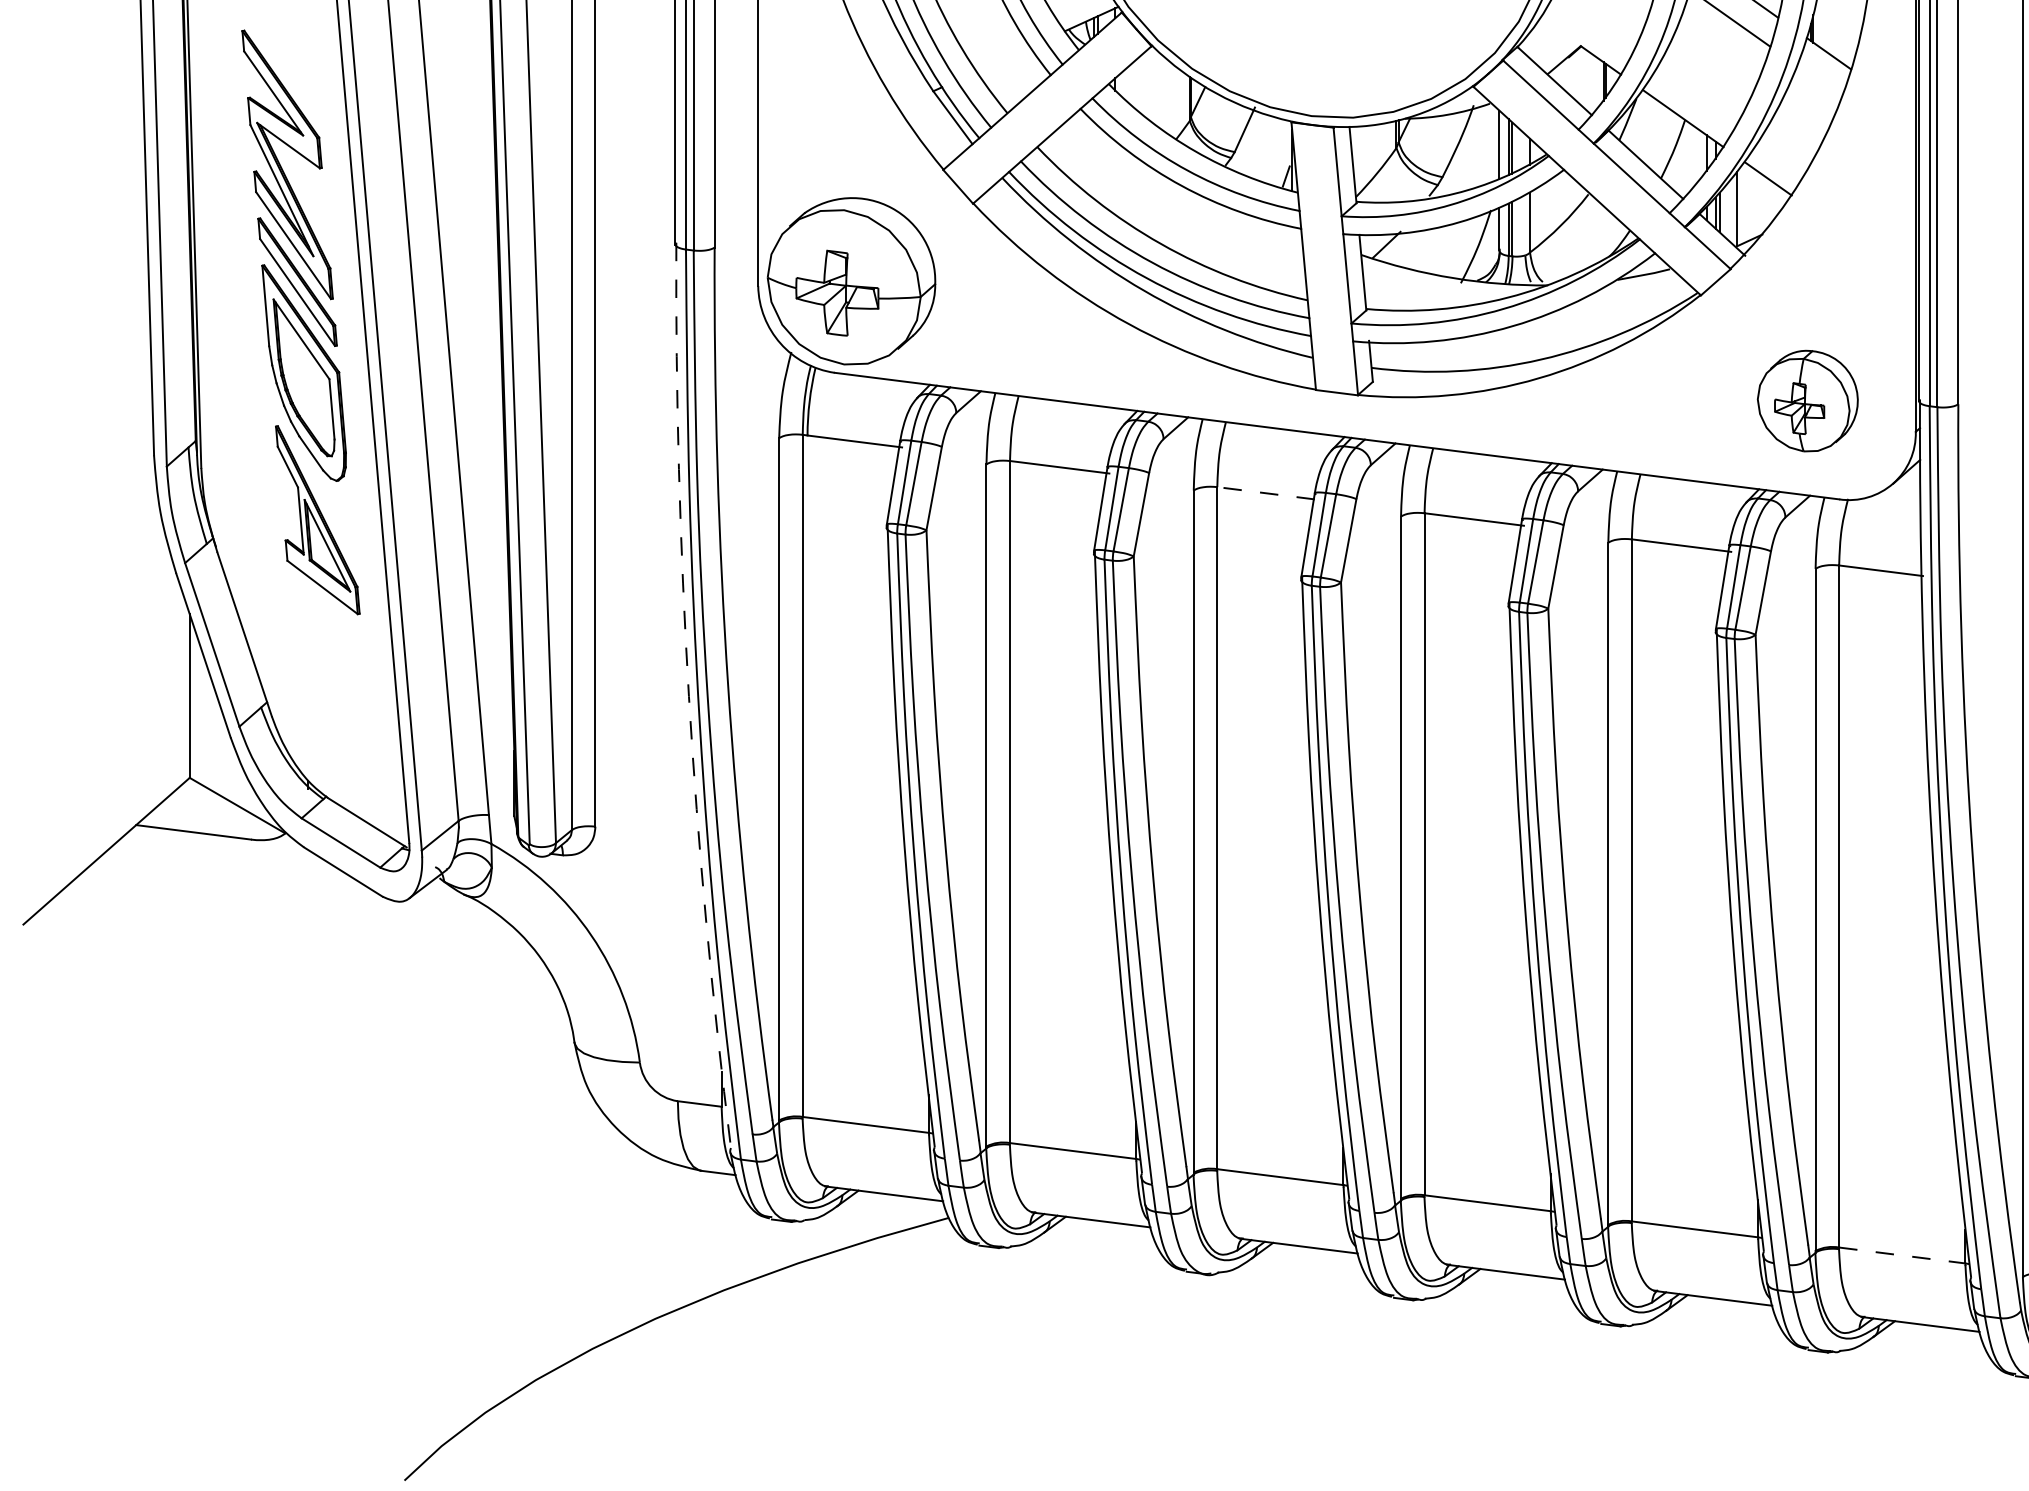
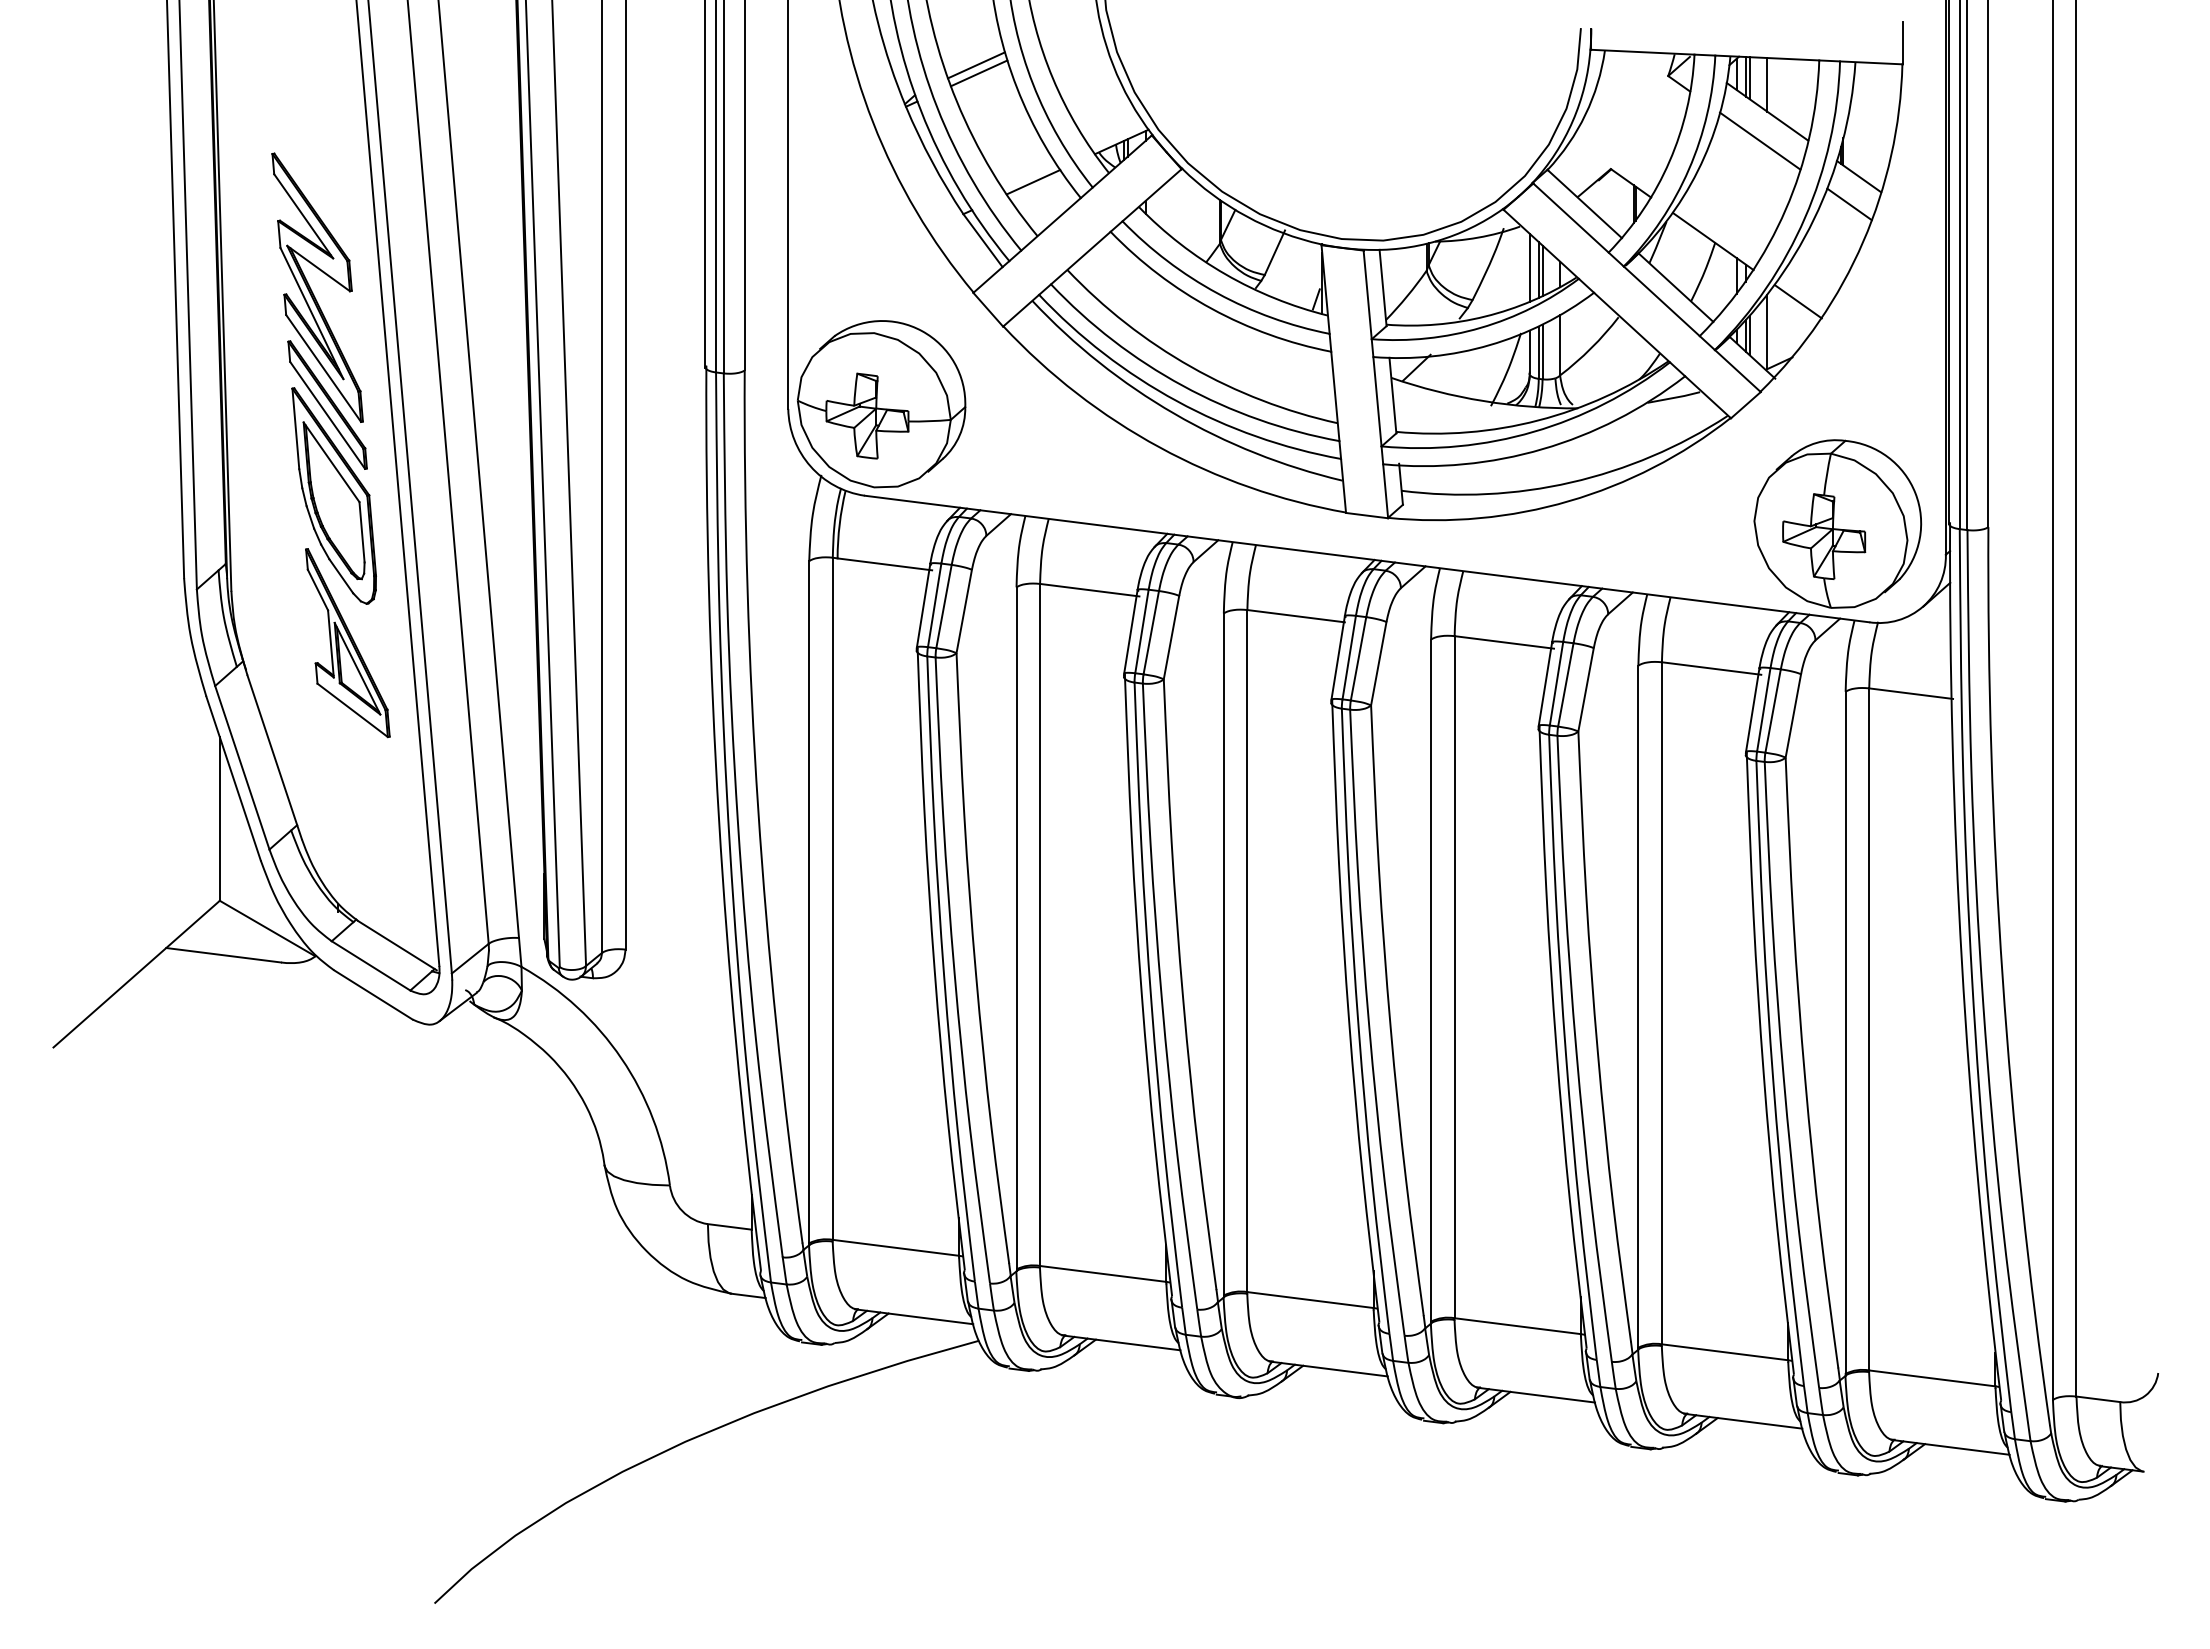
line: (1003, 58) -> (1033, 181), added
line: (1819, 81) -> (1849, 204), added
part: (1807, 400) -> (1837, 523), size x1.67
line: (1265, 493) -> (1295, 616), dashed -> solid
arc: (689, 696) -> (719, 819), dashed -> solid
line: (1902, 1255) -> (1932, 1378), dashed -> solid

